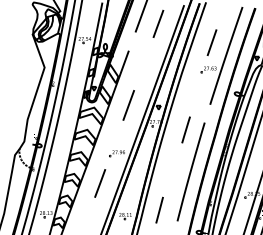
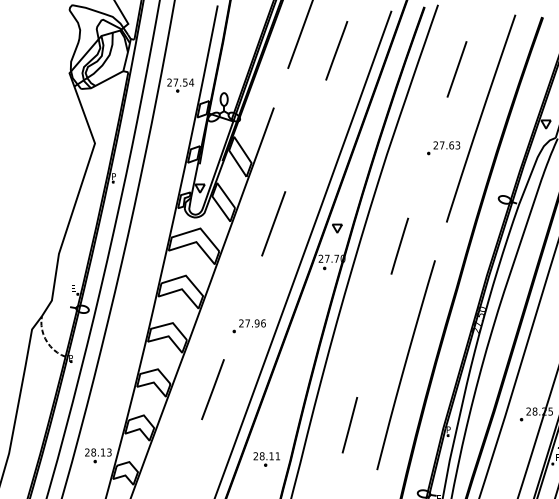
line: (211, 42) -> (455, 68), moved
line: (185, 129) -> (398, 245), moved
line: (159, 209) -> (349, 423), moved

